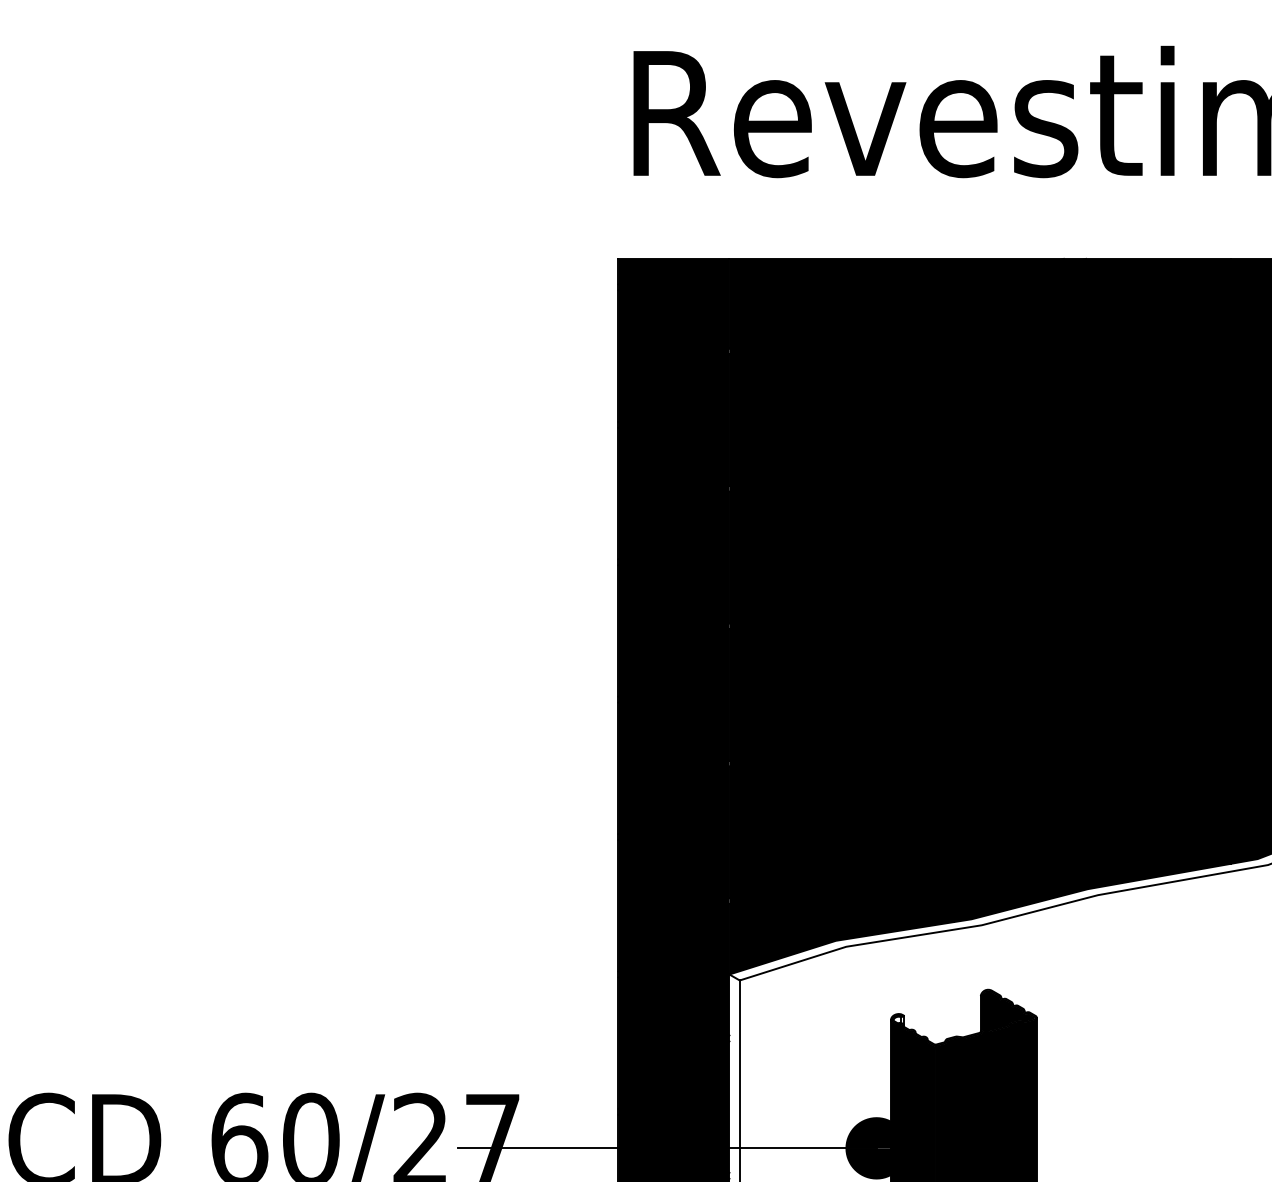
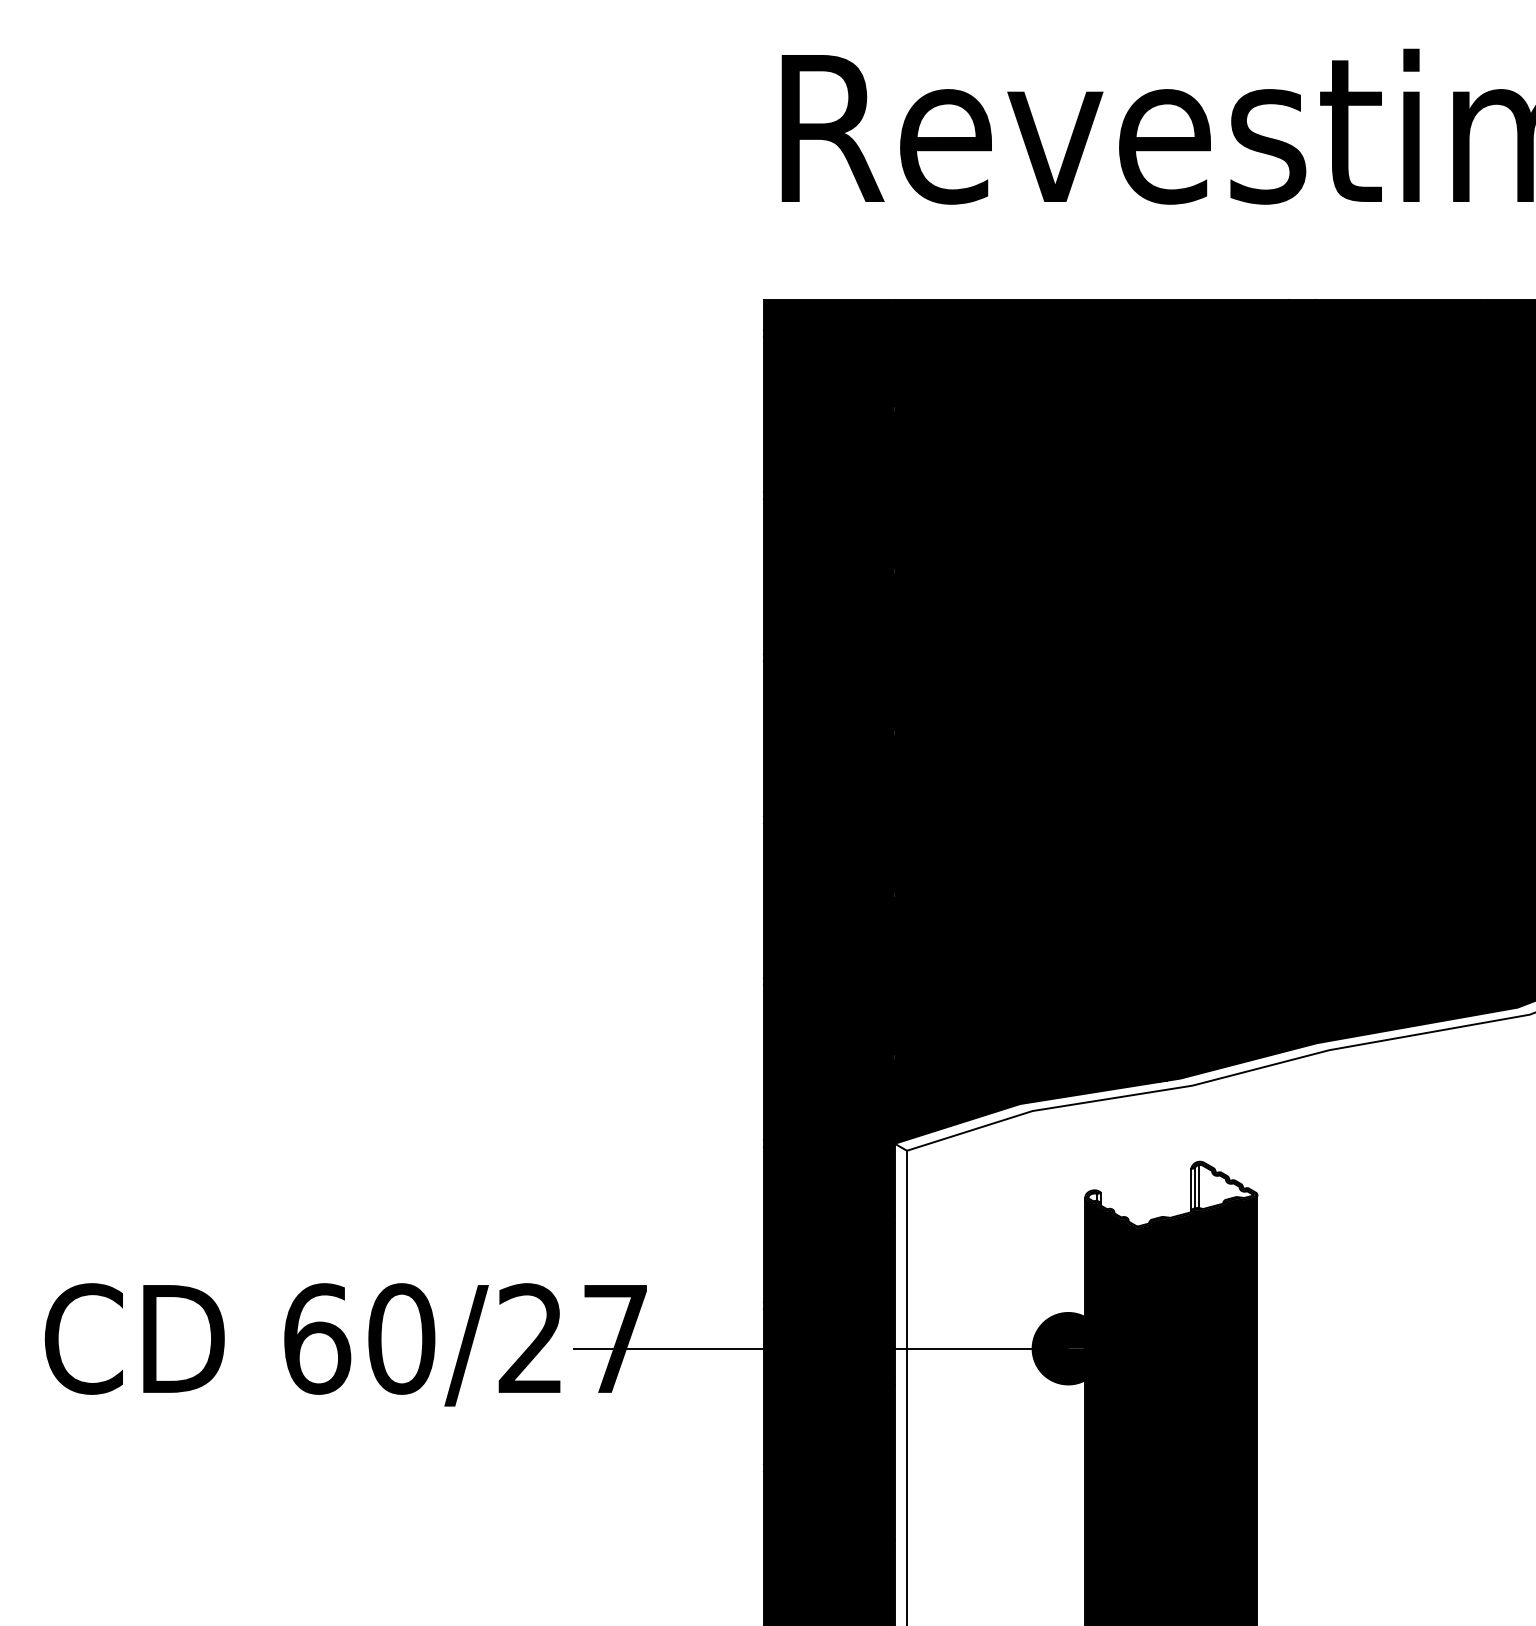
fill: (1007, 1011) -> (1222, 1187), removed

